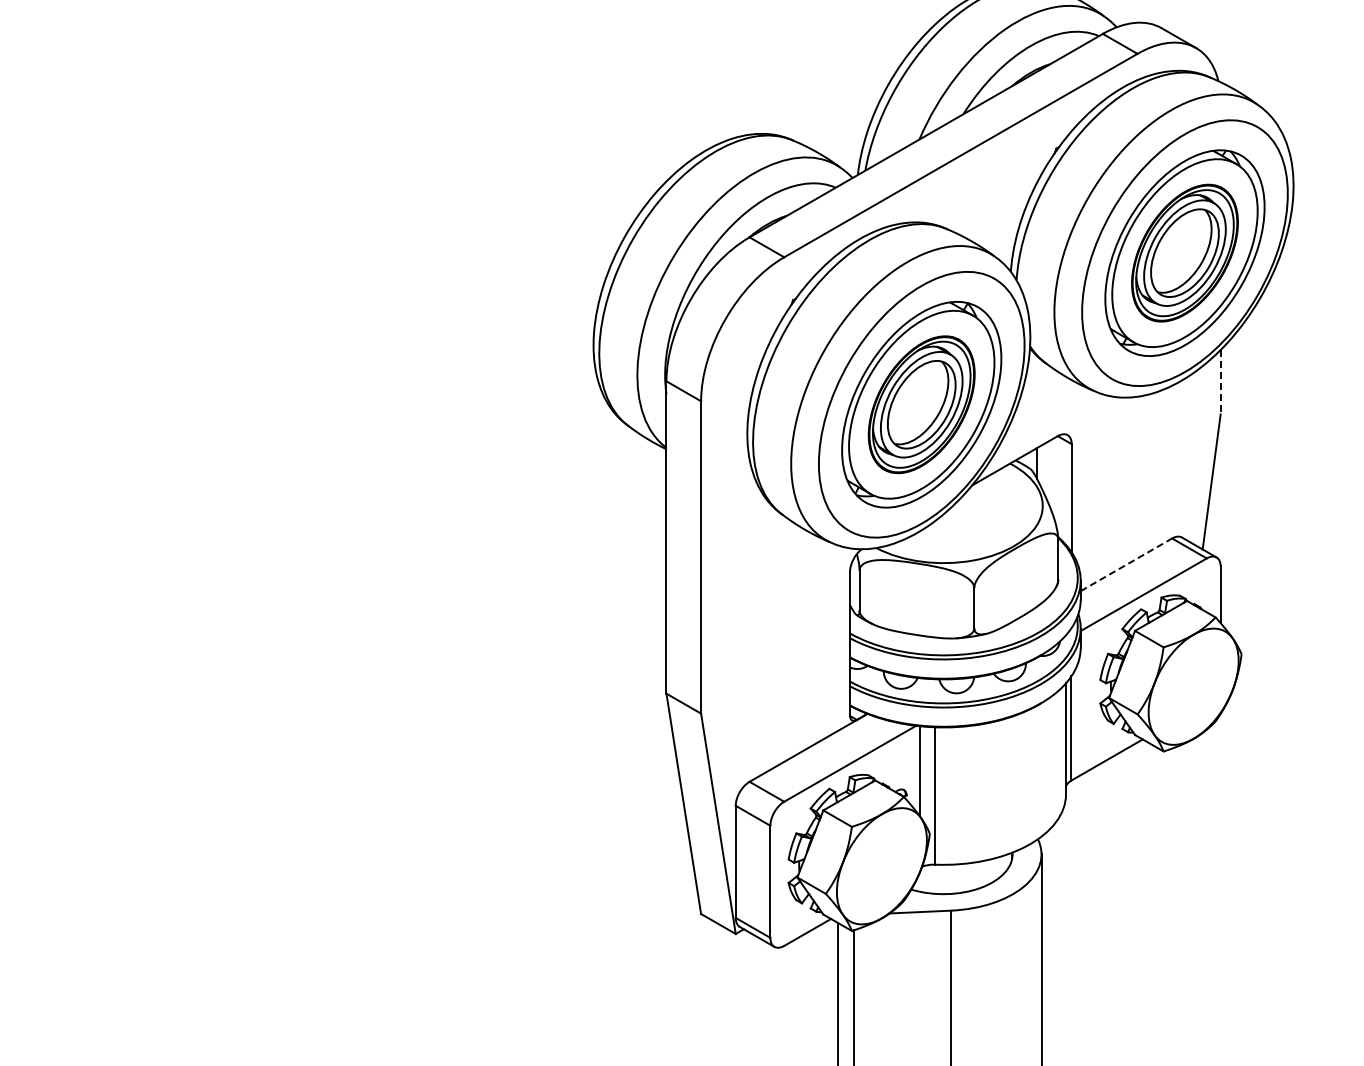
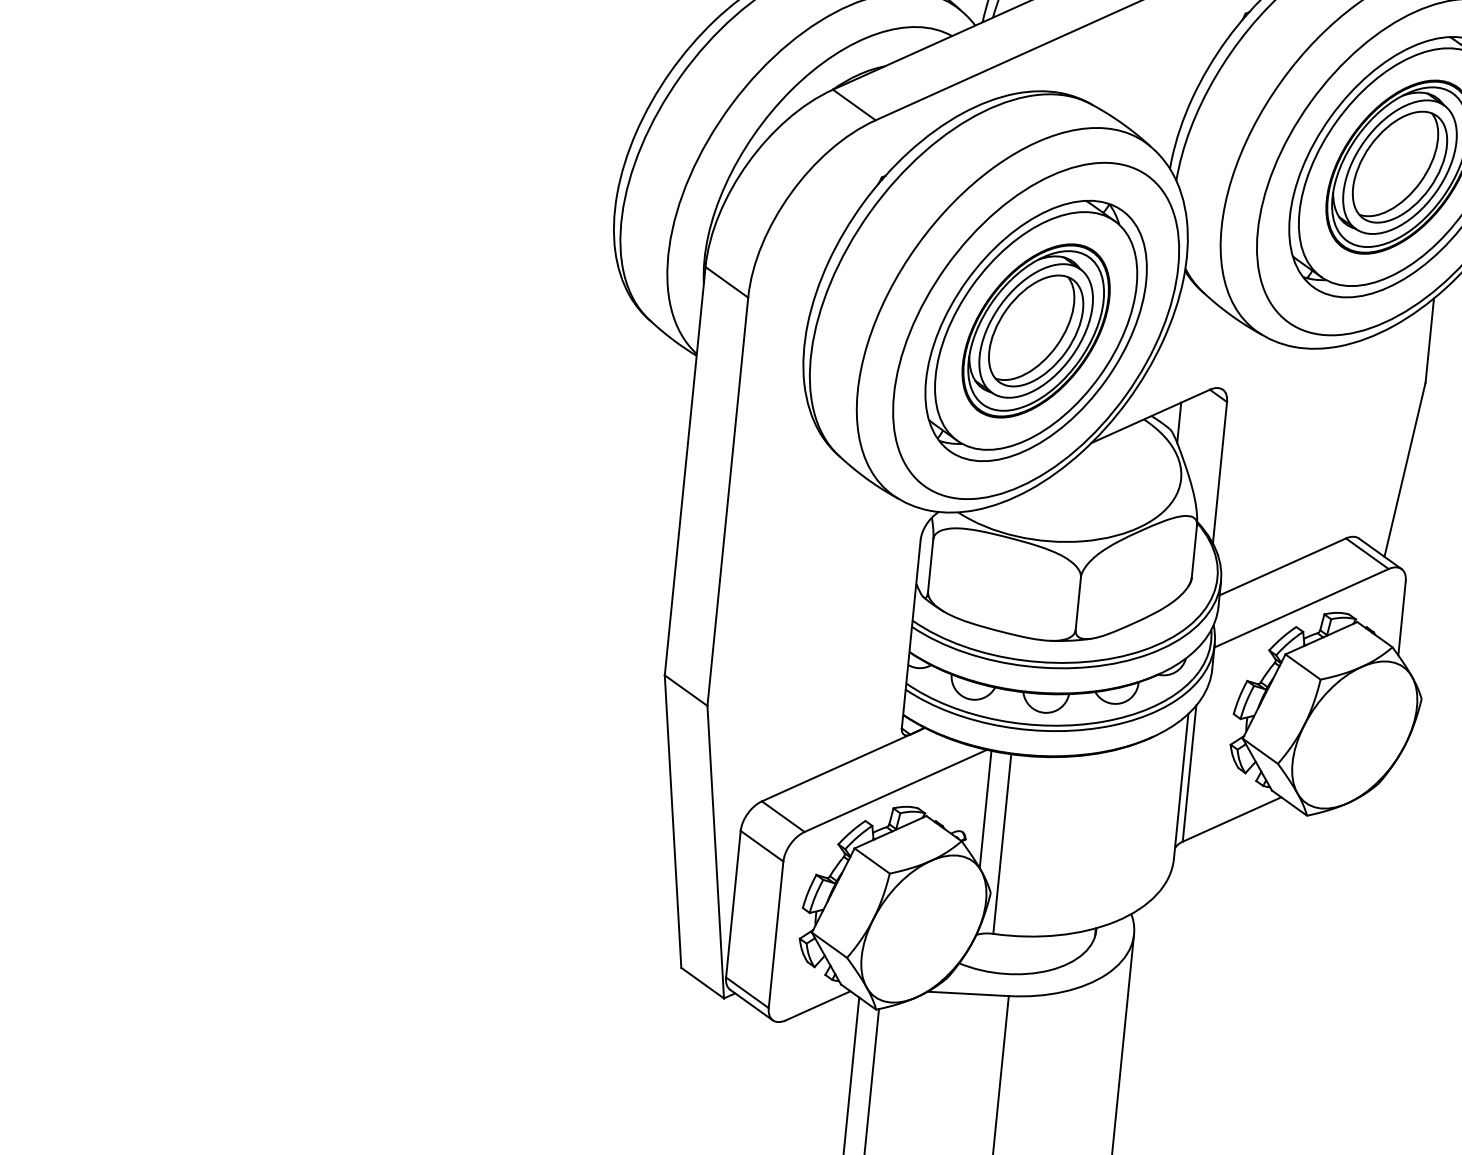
line: (1220, 382) -> (1429, 340), dashed -> solid
line: (1126, 564) -> (1282, 566), dashed -> solid

